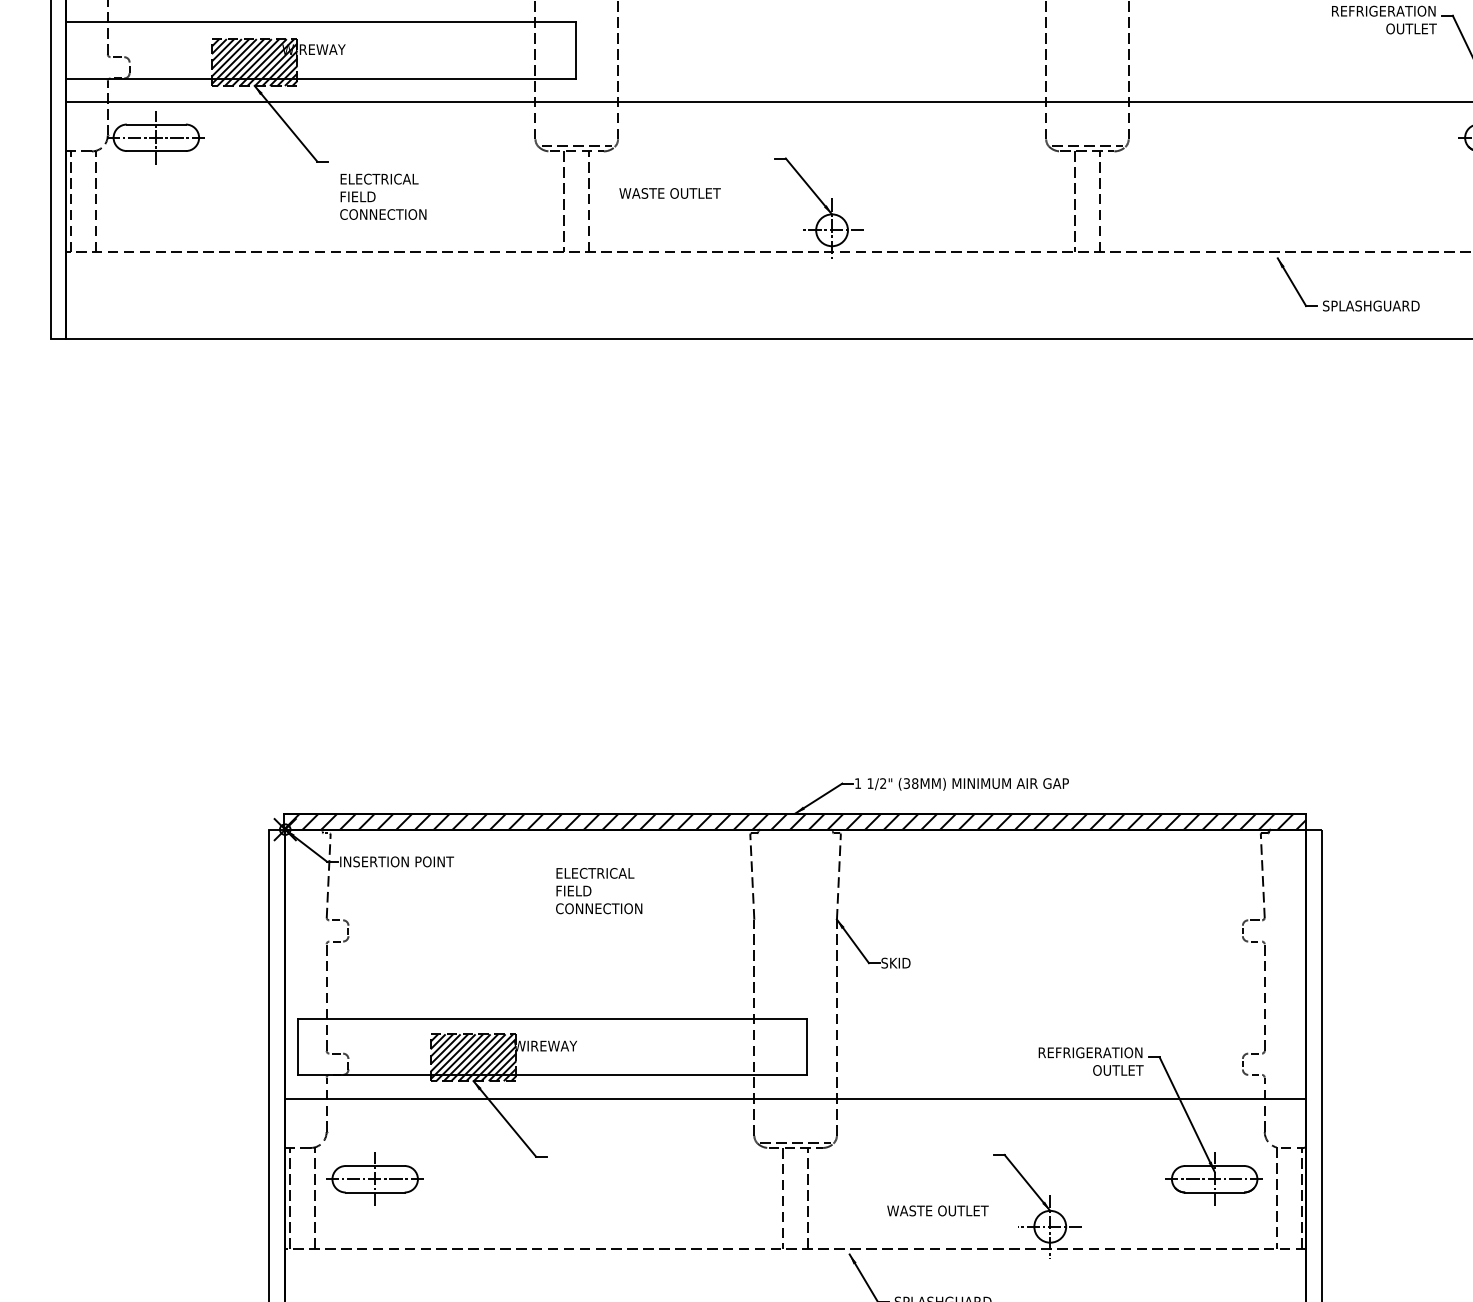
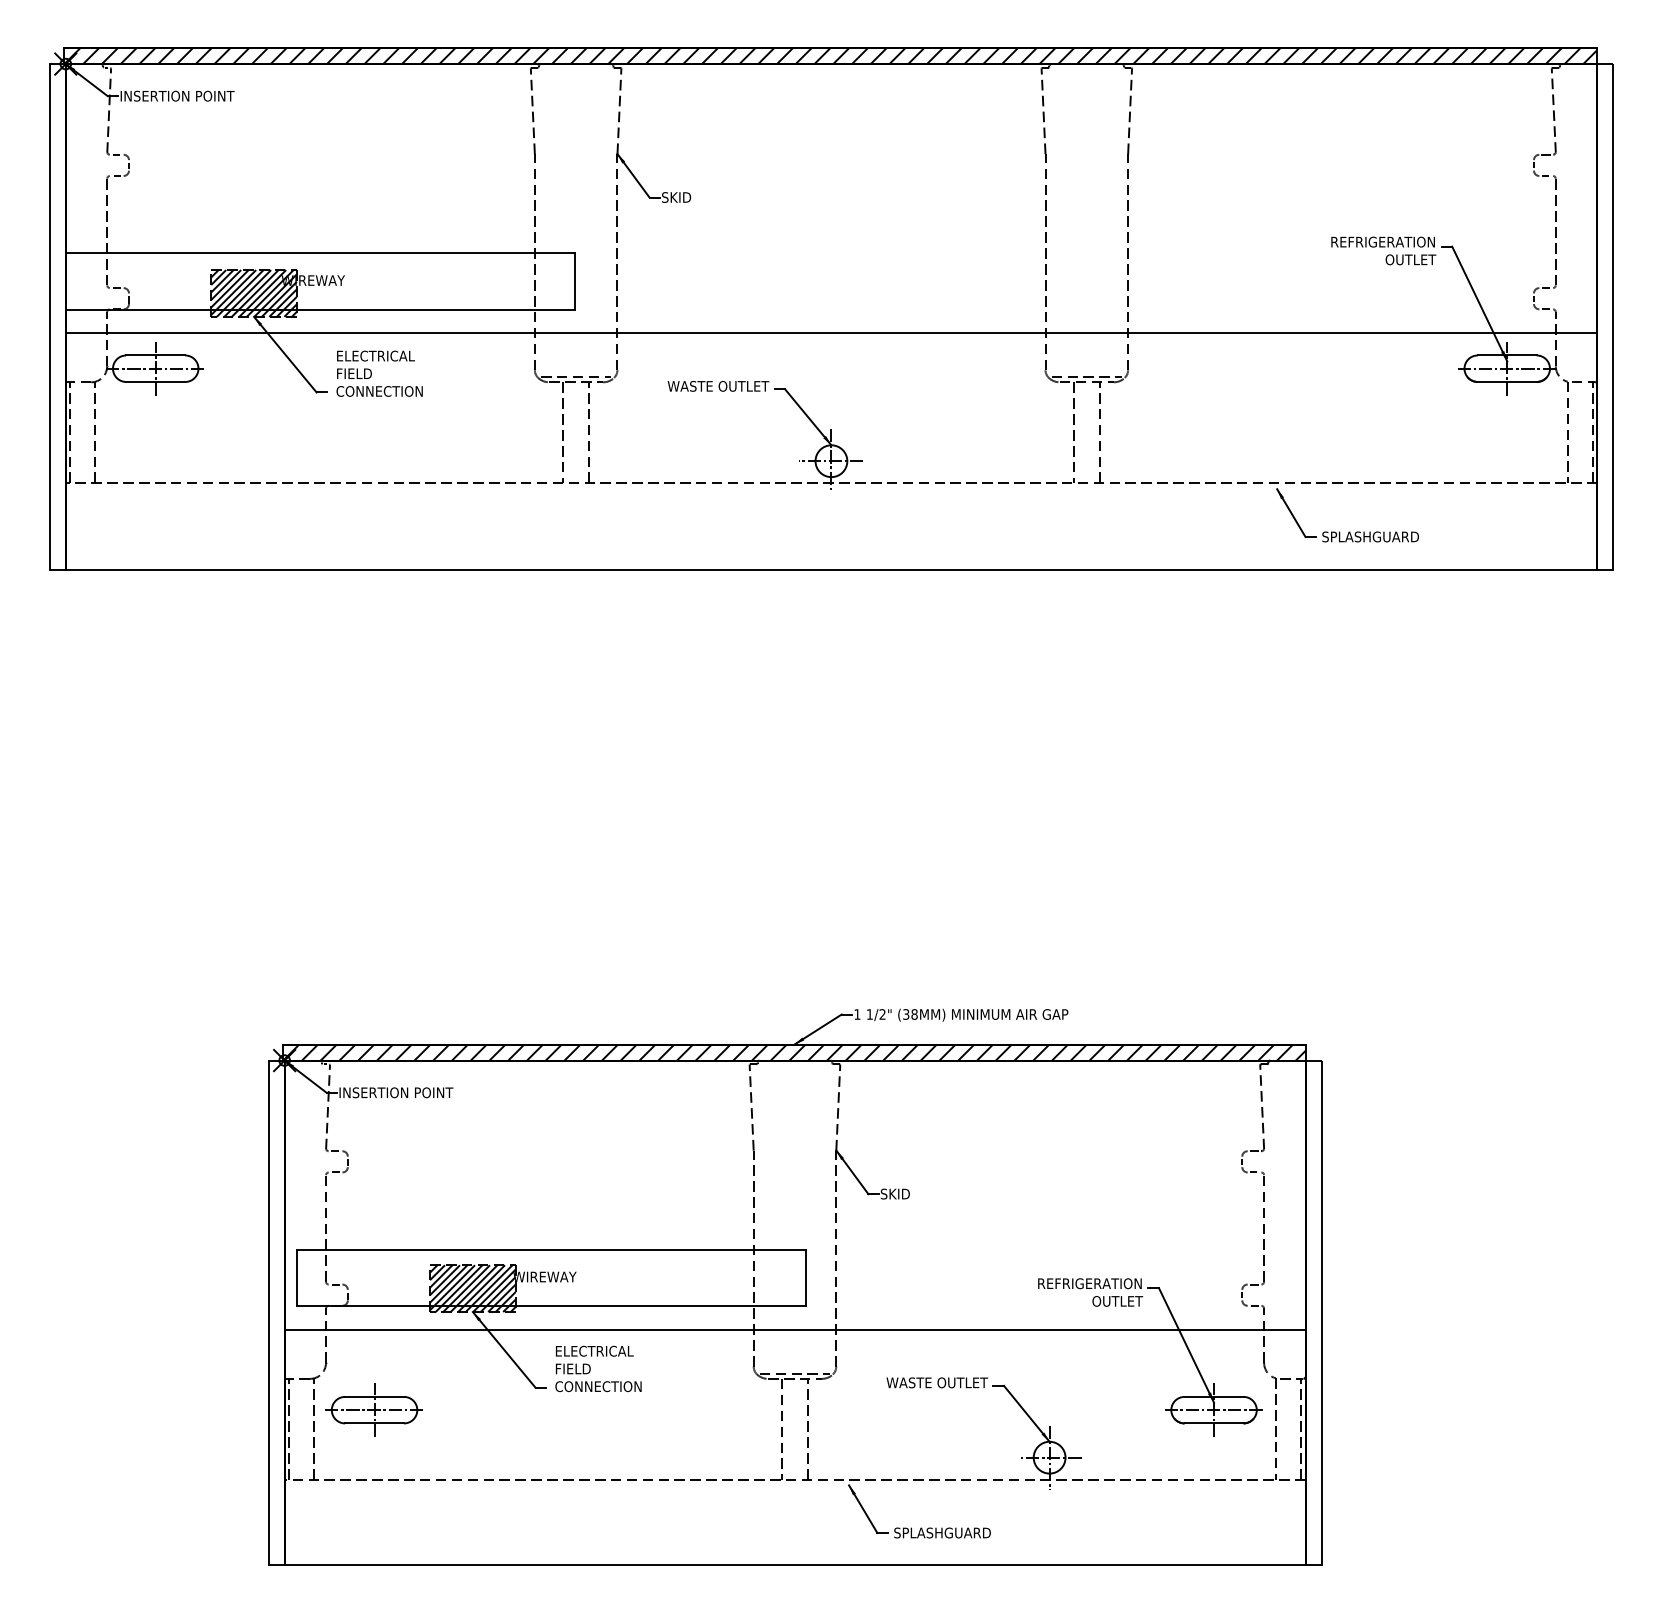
text: (670, 193) -> (718, 386), moved
text: (383, 196) -> (379, 373), moved
text: (599, 890) -> (598, 1368), moved
text: (938, 1210) -> (937, 1382), moved

